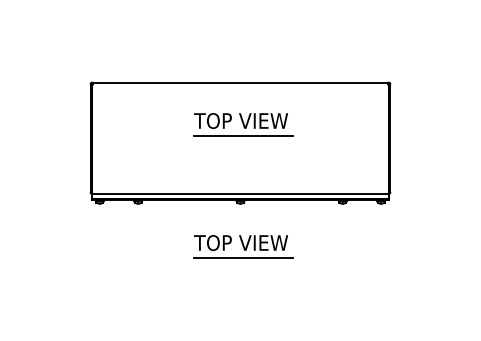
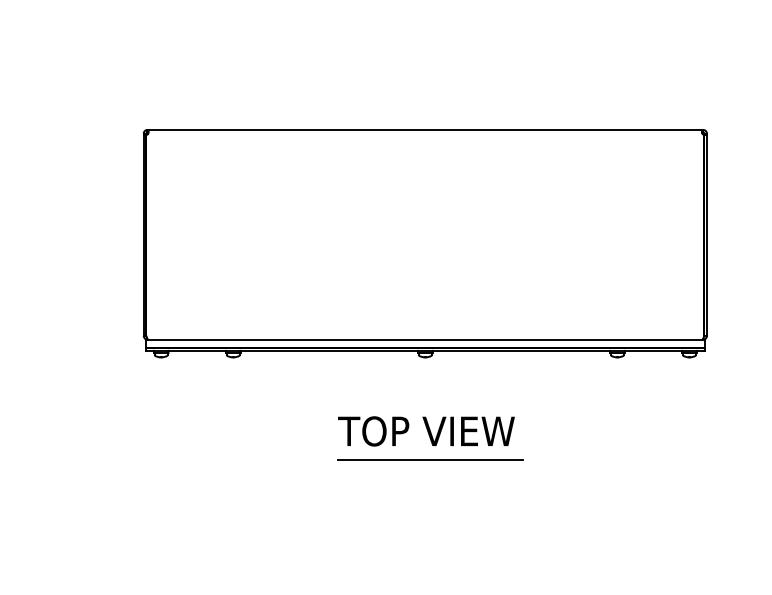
part: (243, 124) -> (431, 208), removed

